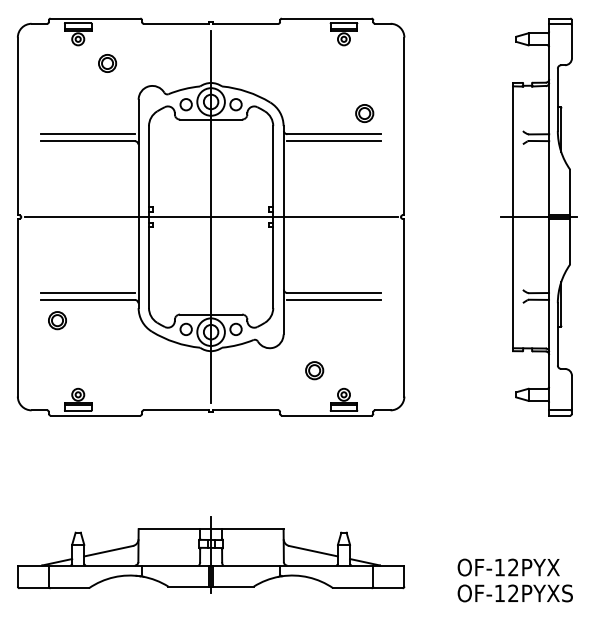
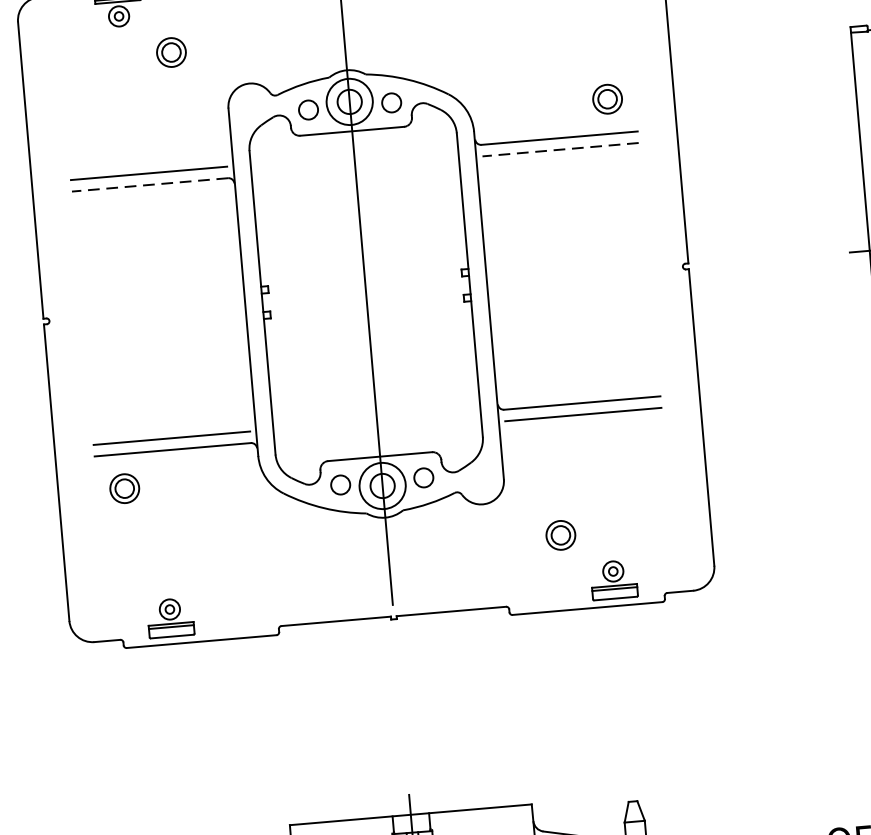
line: (88, 141) -> (150, 185), solid -> dashed
line: (334, 141) -> (561, 150), solid -> dashed
line: (210, 217) -> (365, 294), removed

